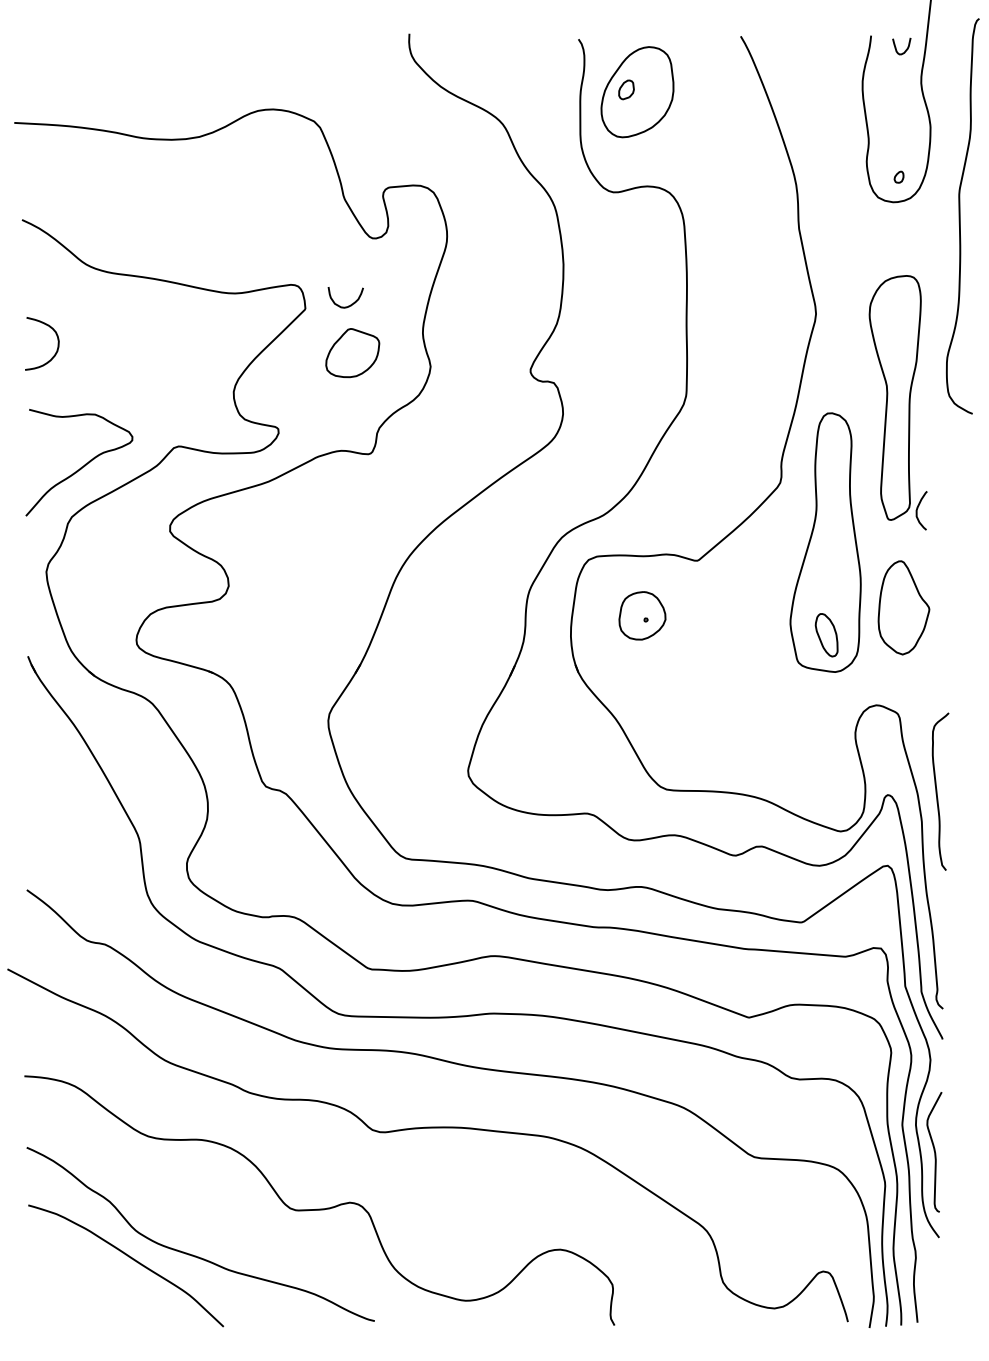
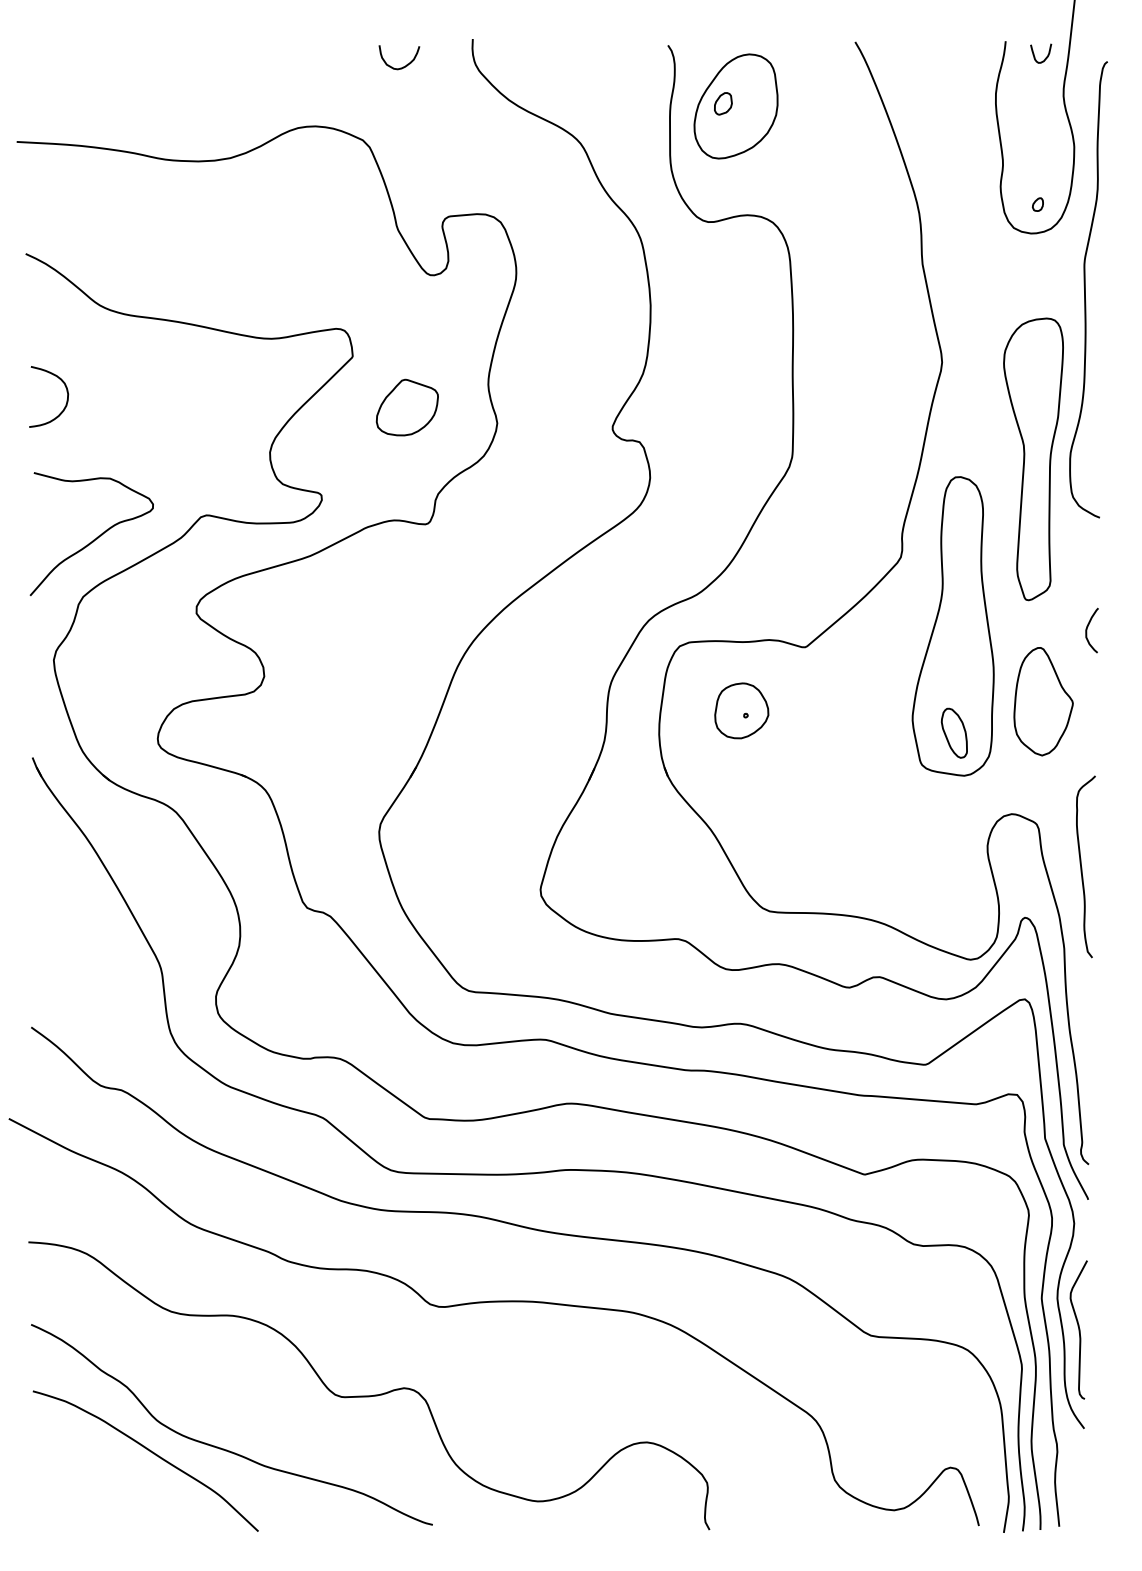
curve: (960, 216) -> (1085, 289), moved
curve: (349, 305) -> (403, 66), moved
curve: (917, 510) -> (1087, 630), moved
curve: (937, 792) -> (1082, 867), moved

